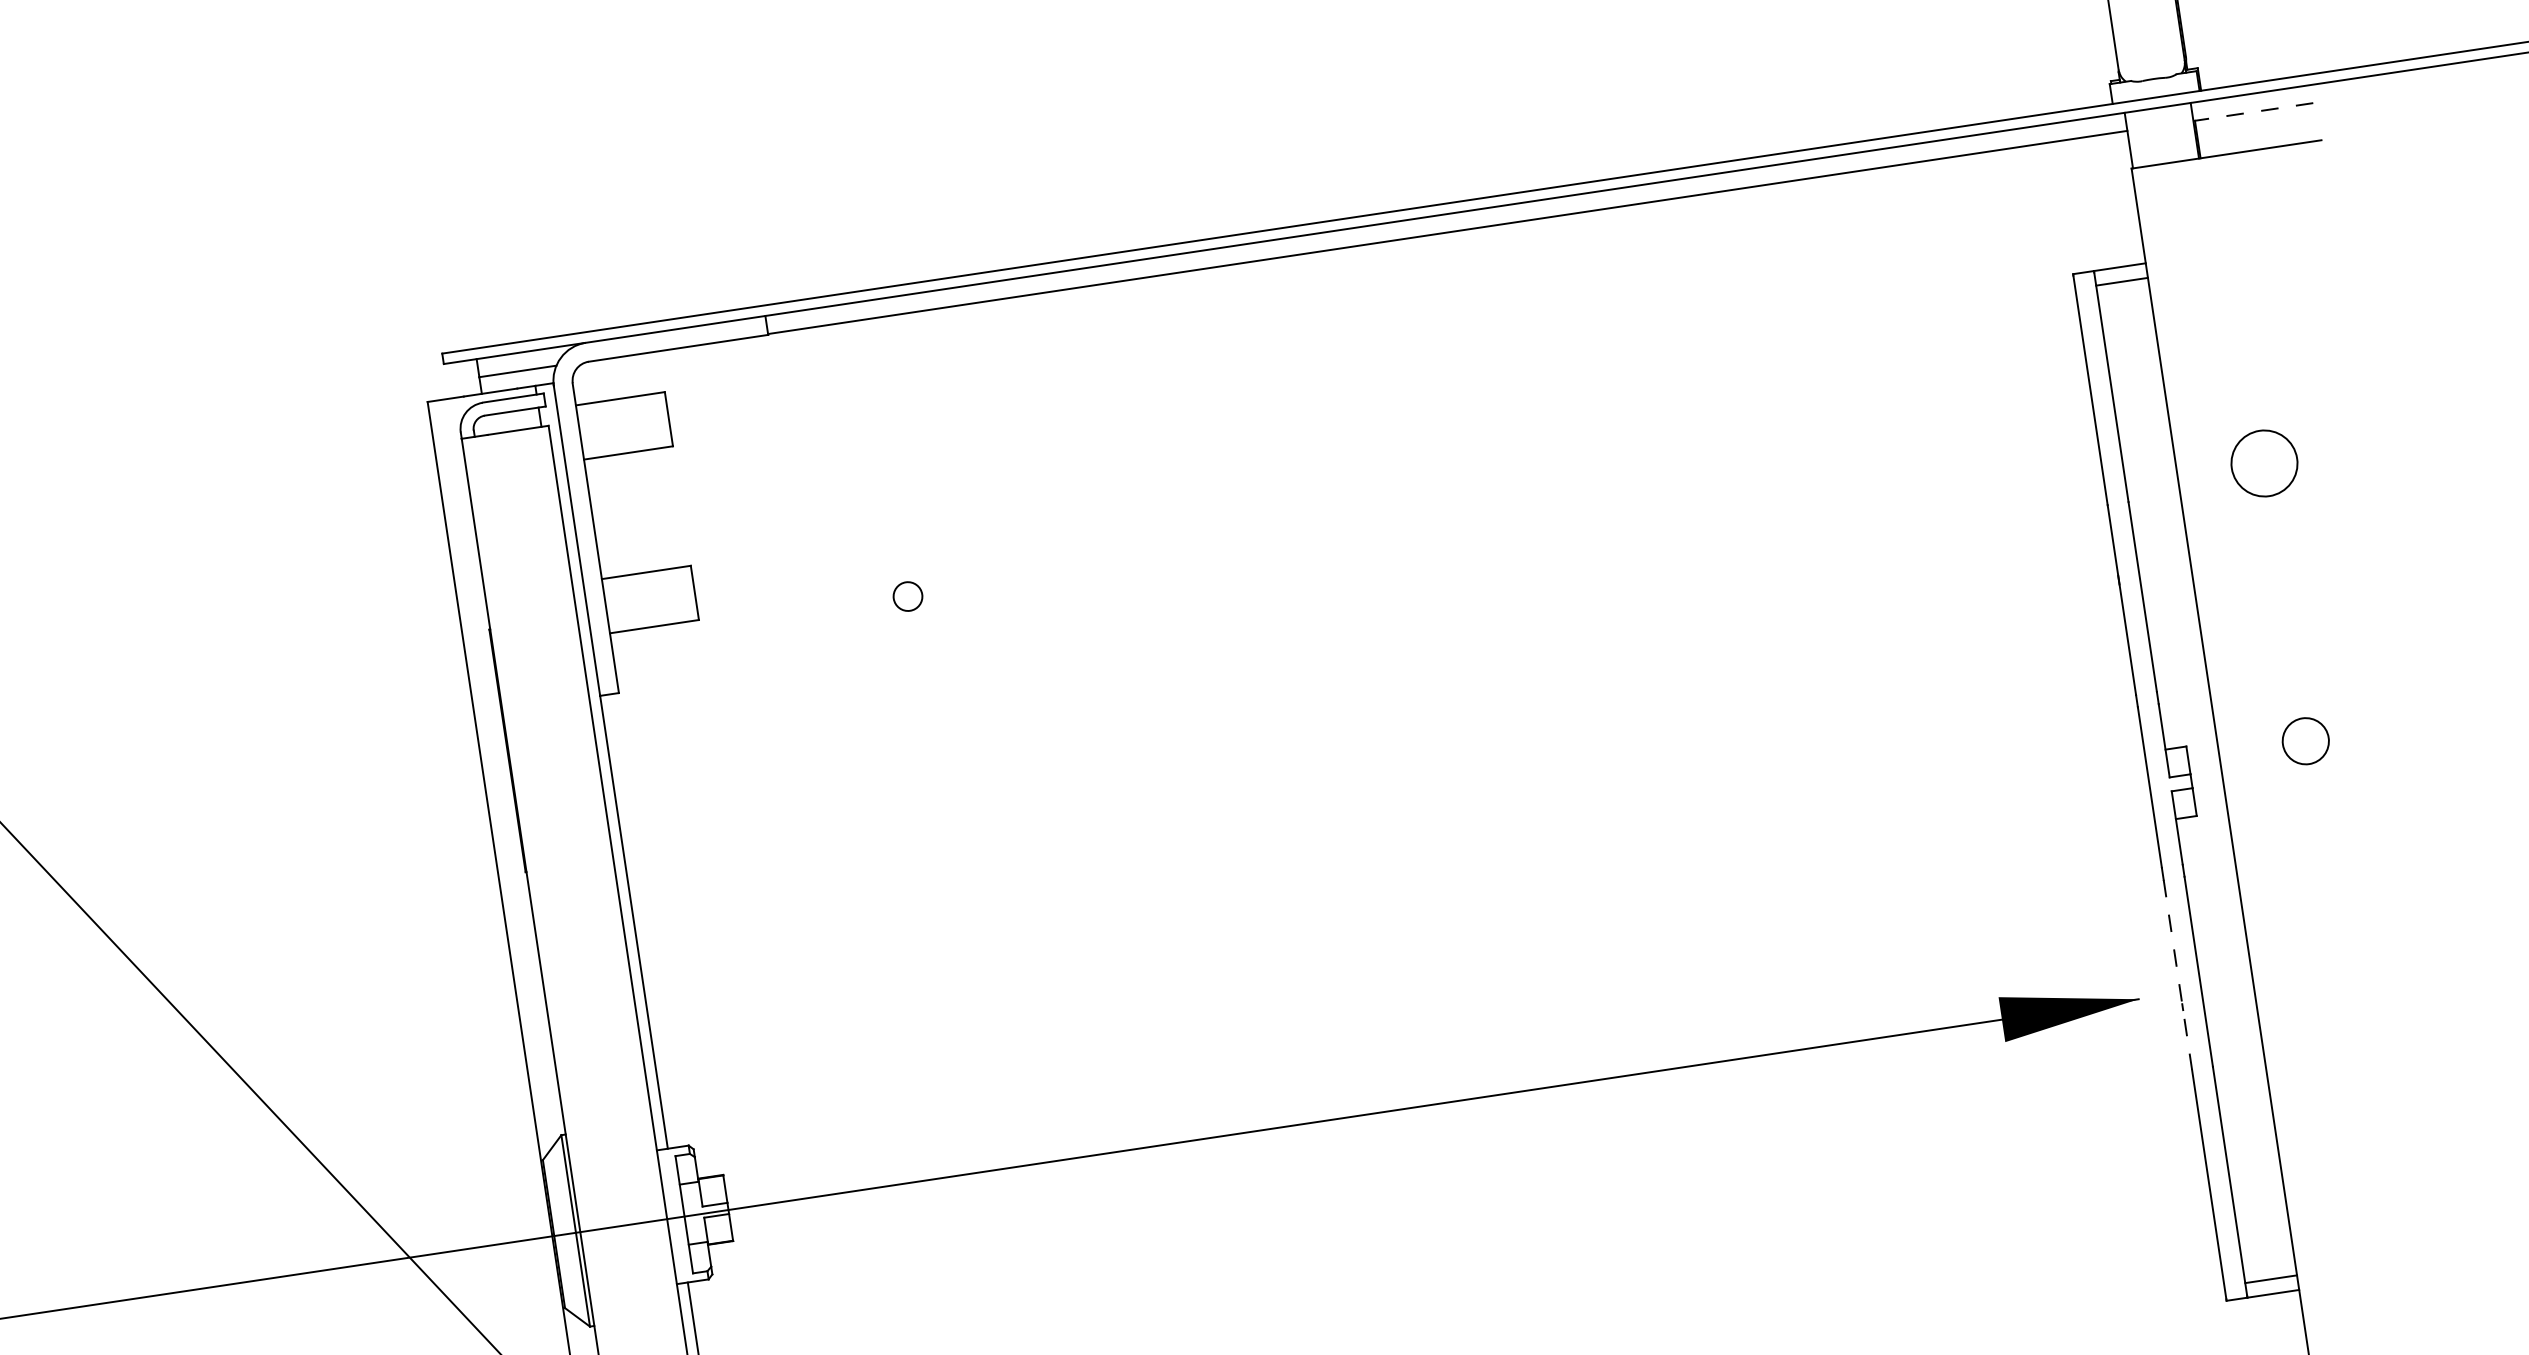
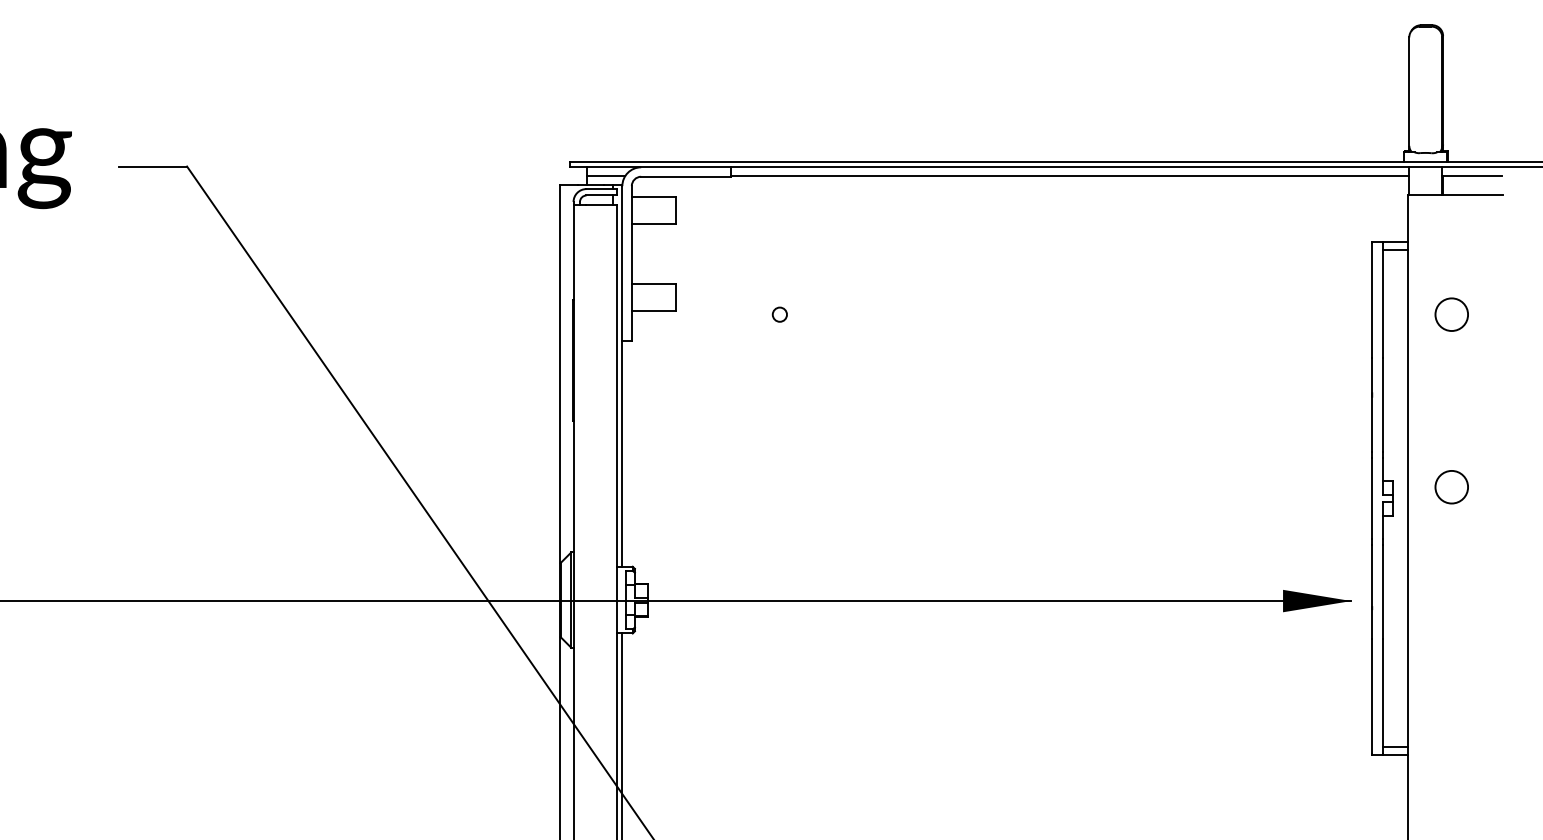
line: (2252, 112) -> (1471, 176), dashed -> solid
circle: (2263, 463) -> (1451, 314), moved
circle: (2305, 741) -> (1451, 487), size x1.43
line: (2178, 975) -> (1372, 592), dashed -> solid

